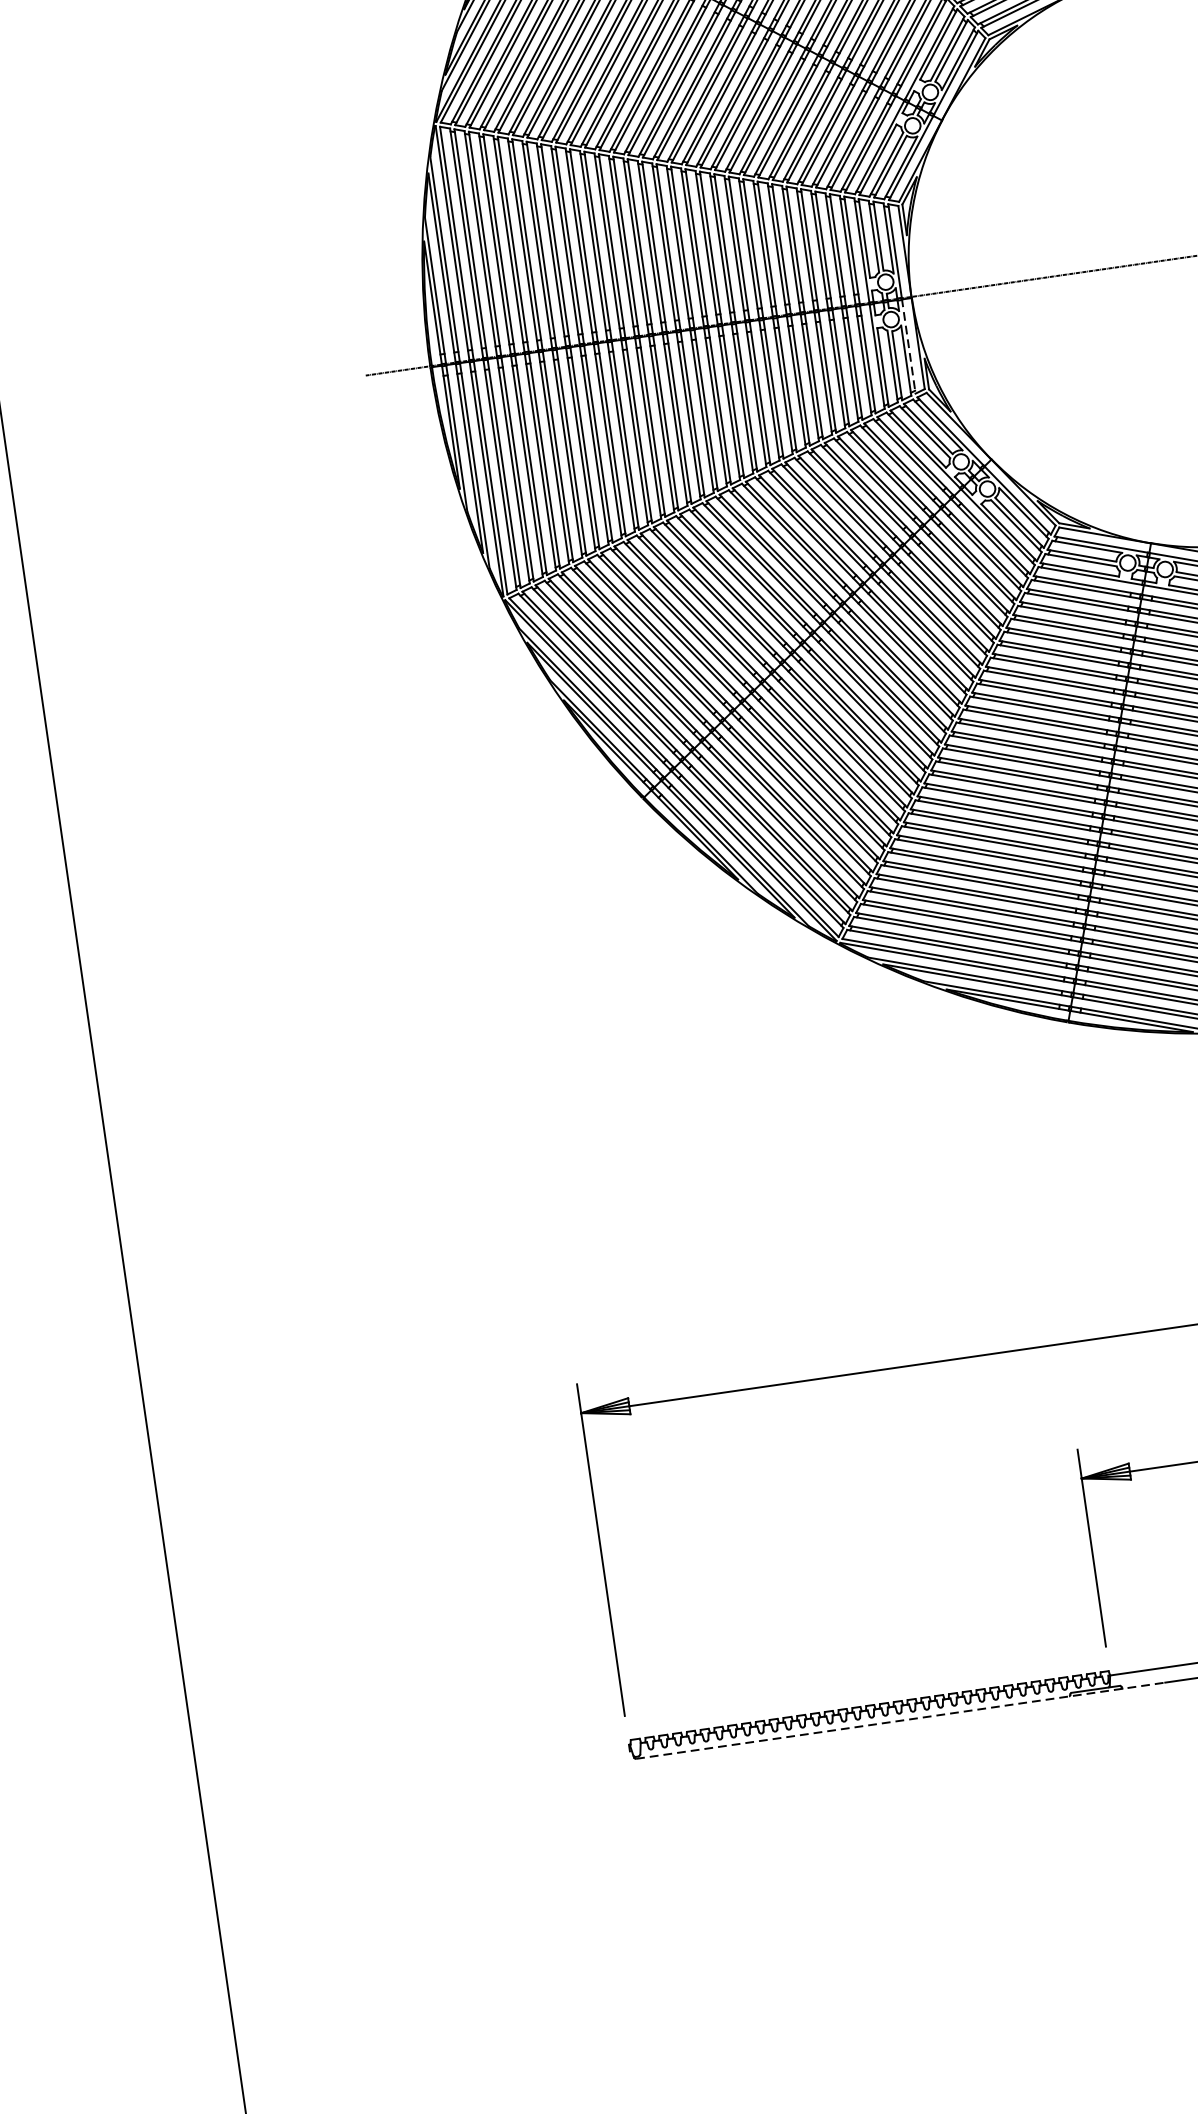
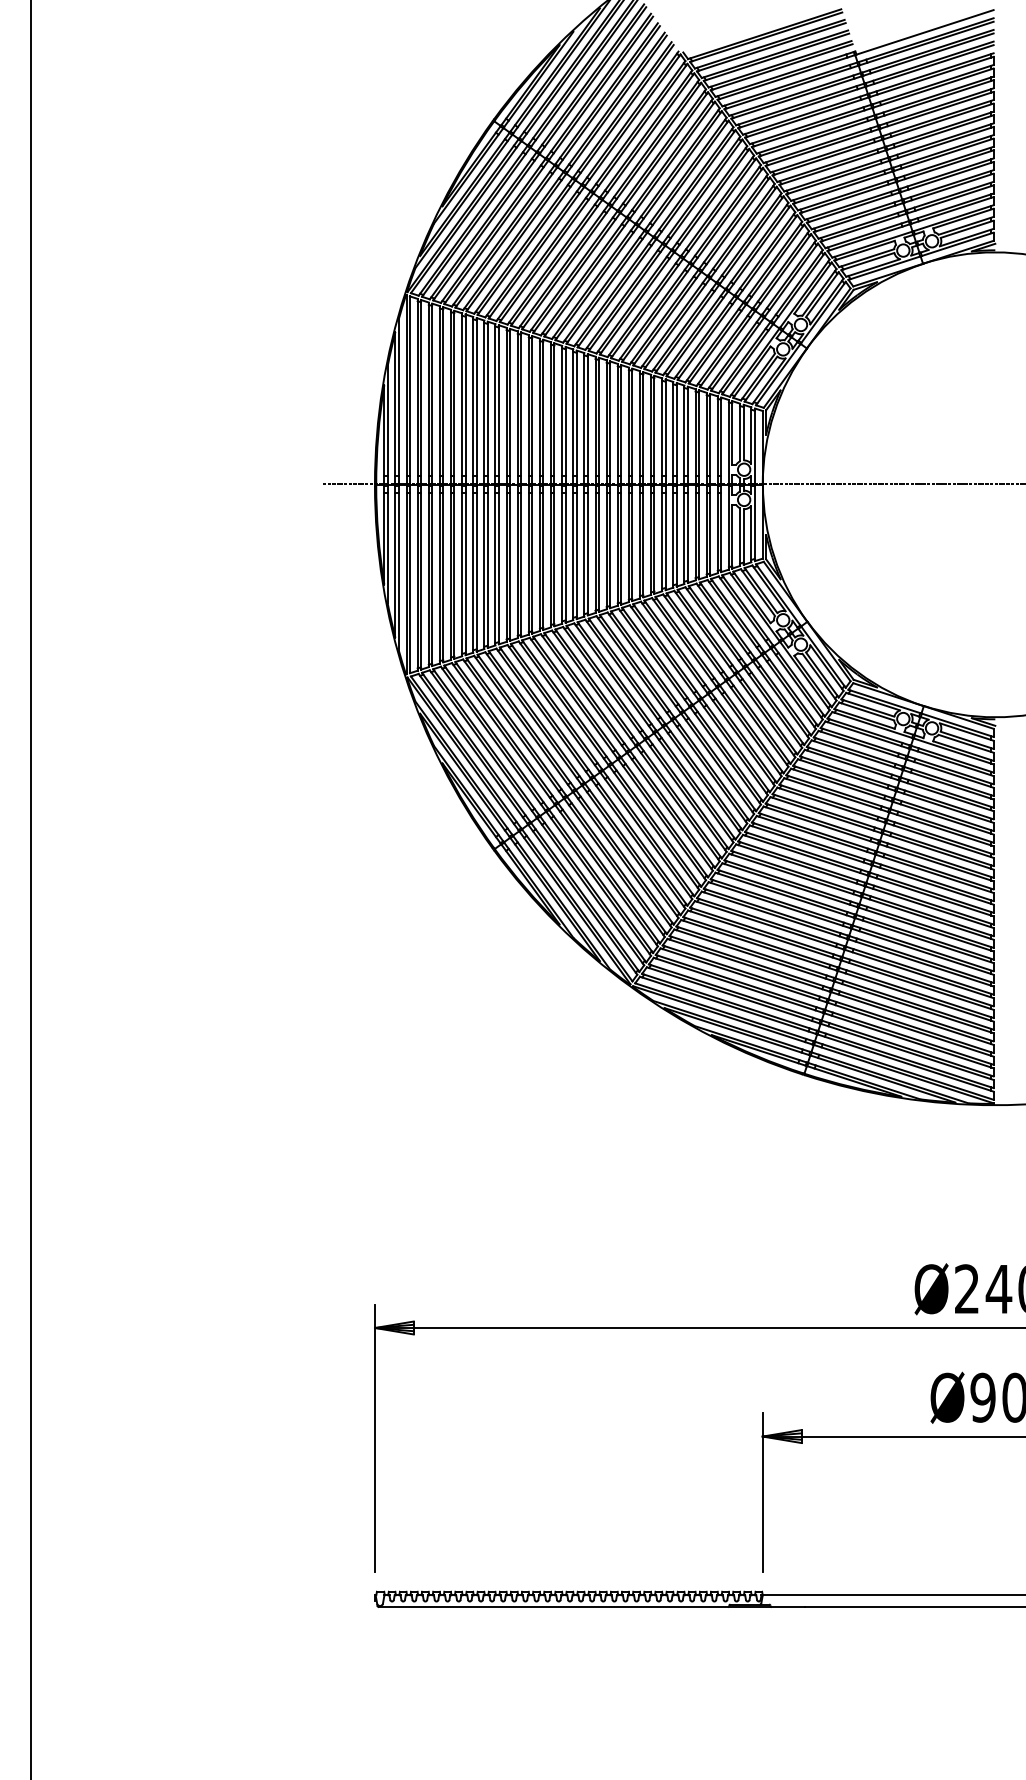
line: (909, 346) -> (755, 523), dashed -> solid
line: (901, 1721) -> (592, 1607), dashed -> solid

